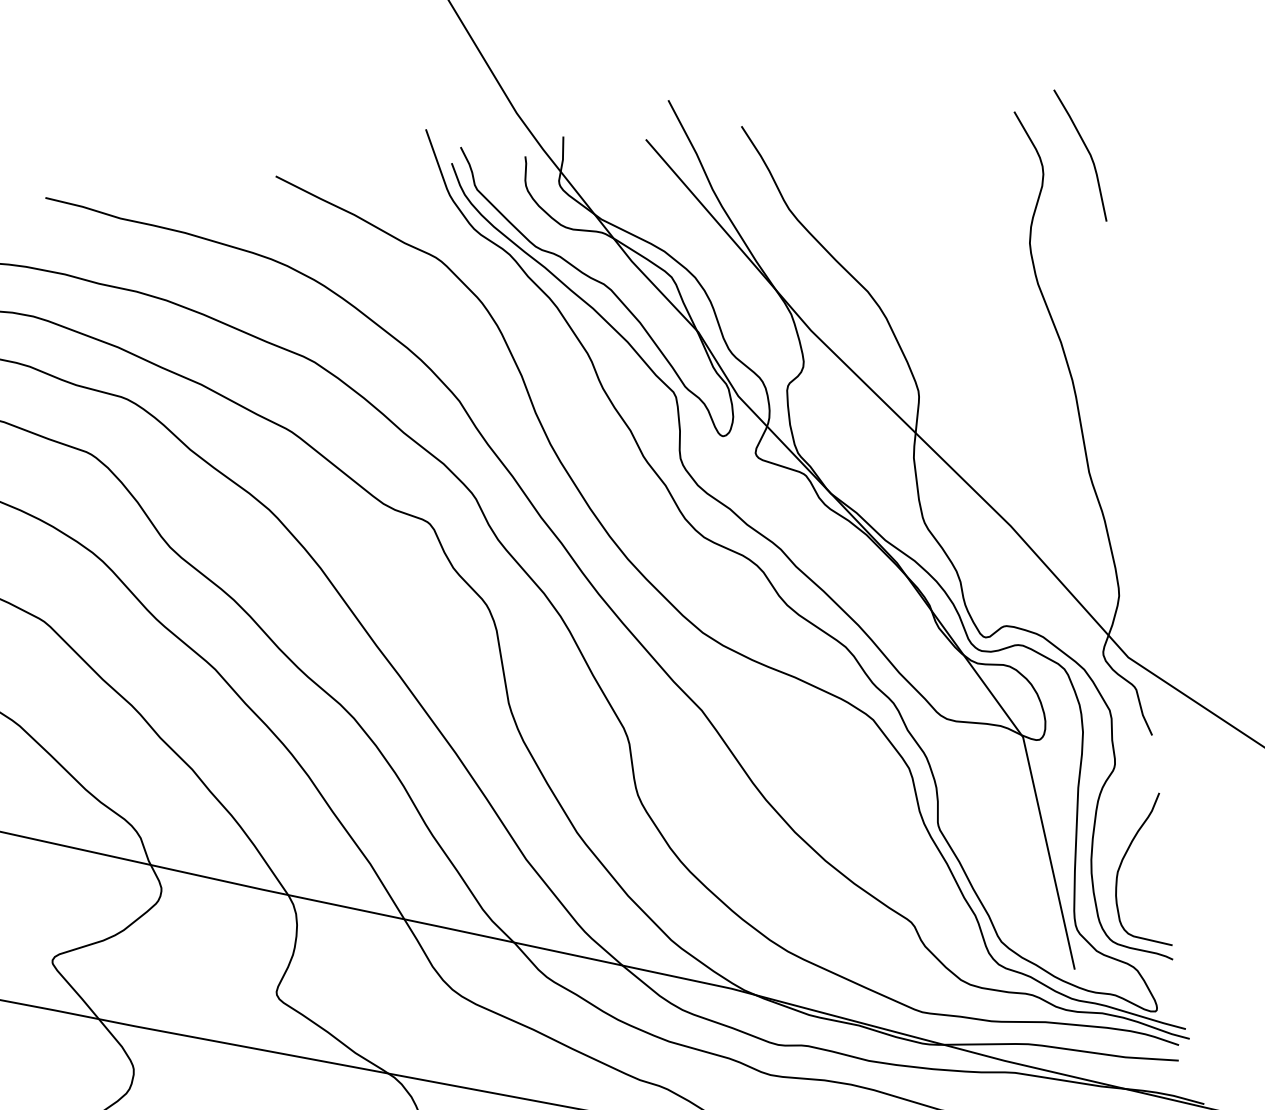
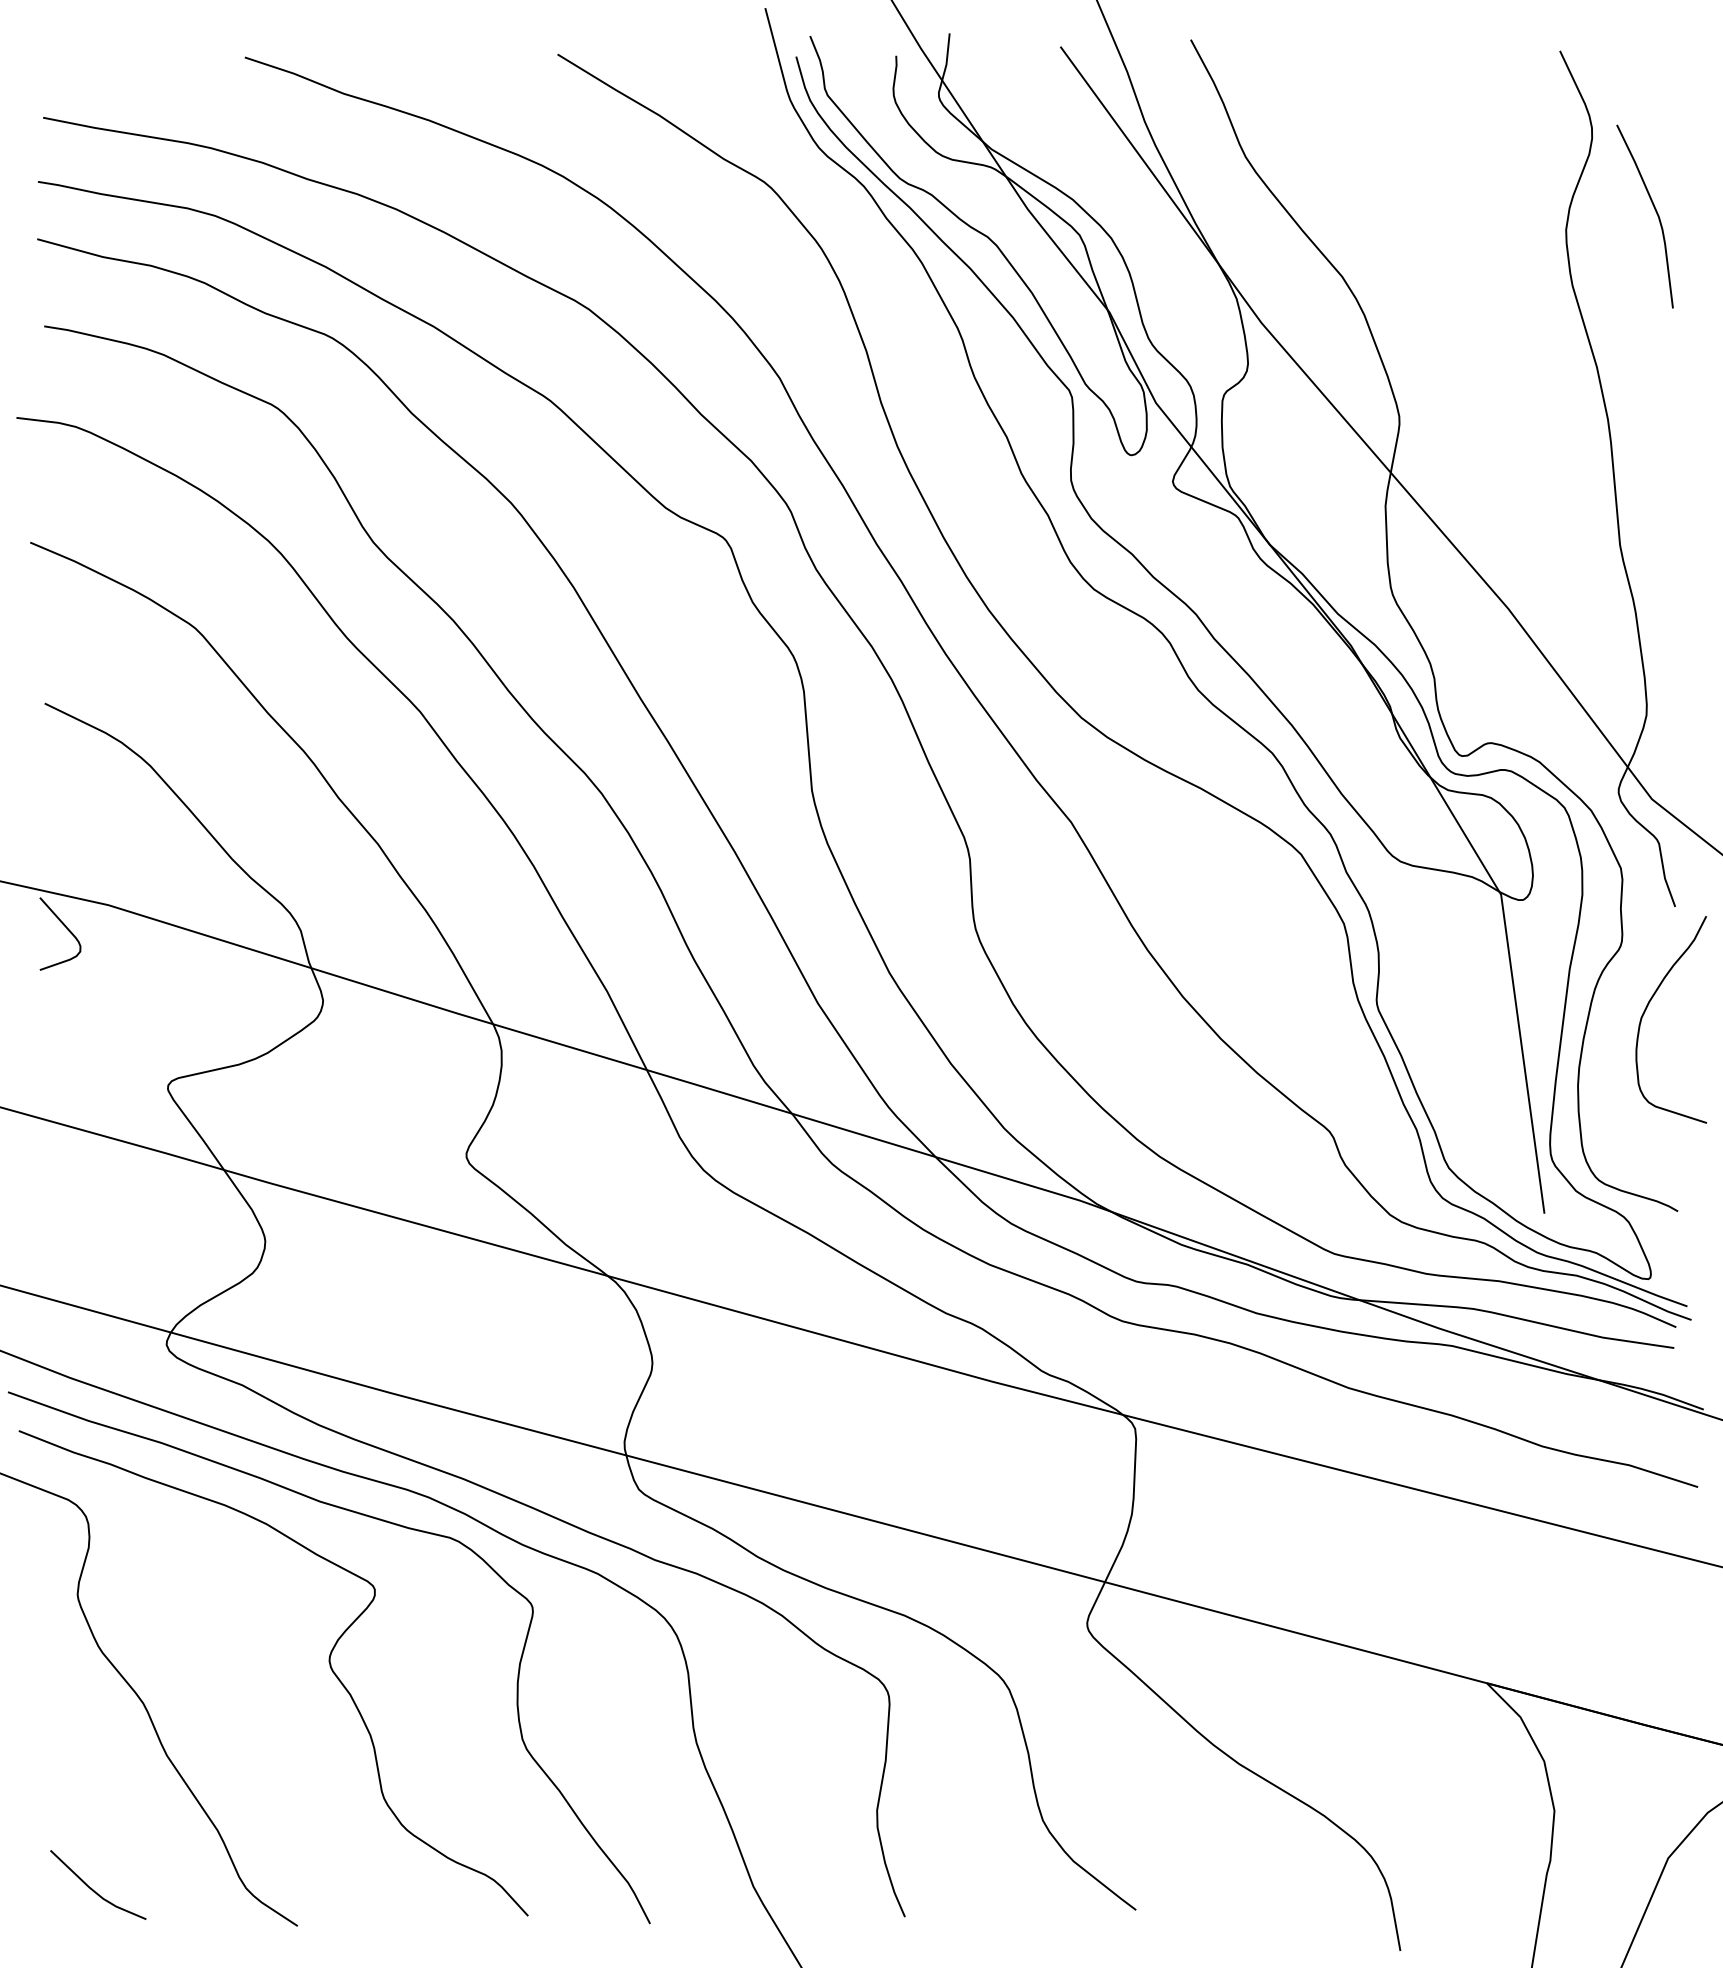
curve: (1087, 151) -> (1655, 212), moved
curve: (1121, 864) -> (1647, 1008), moved

